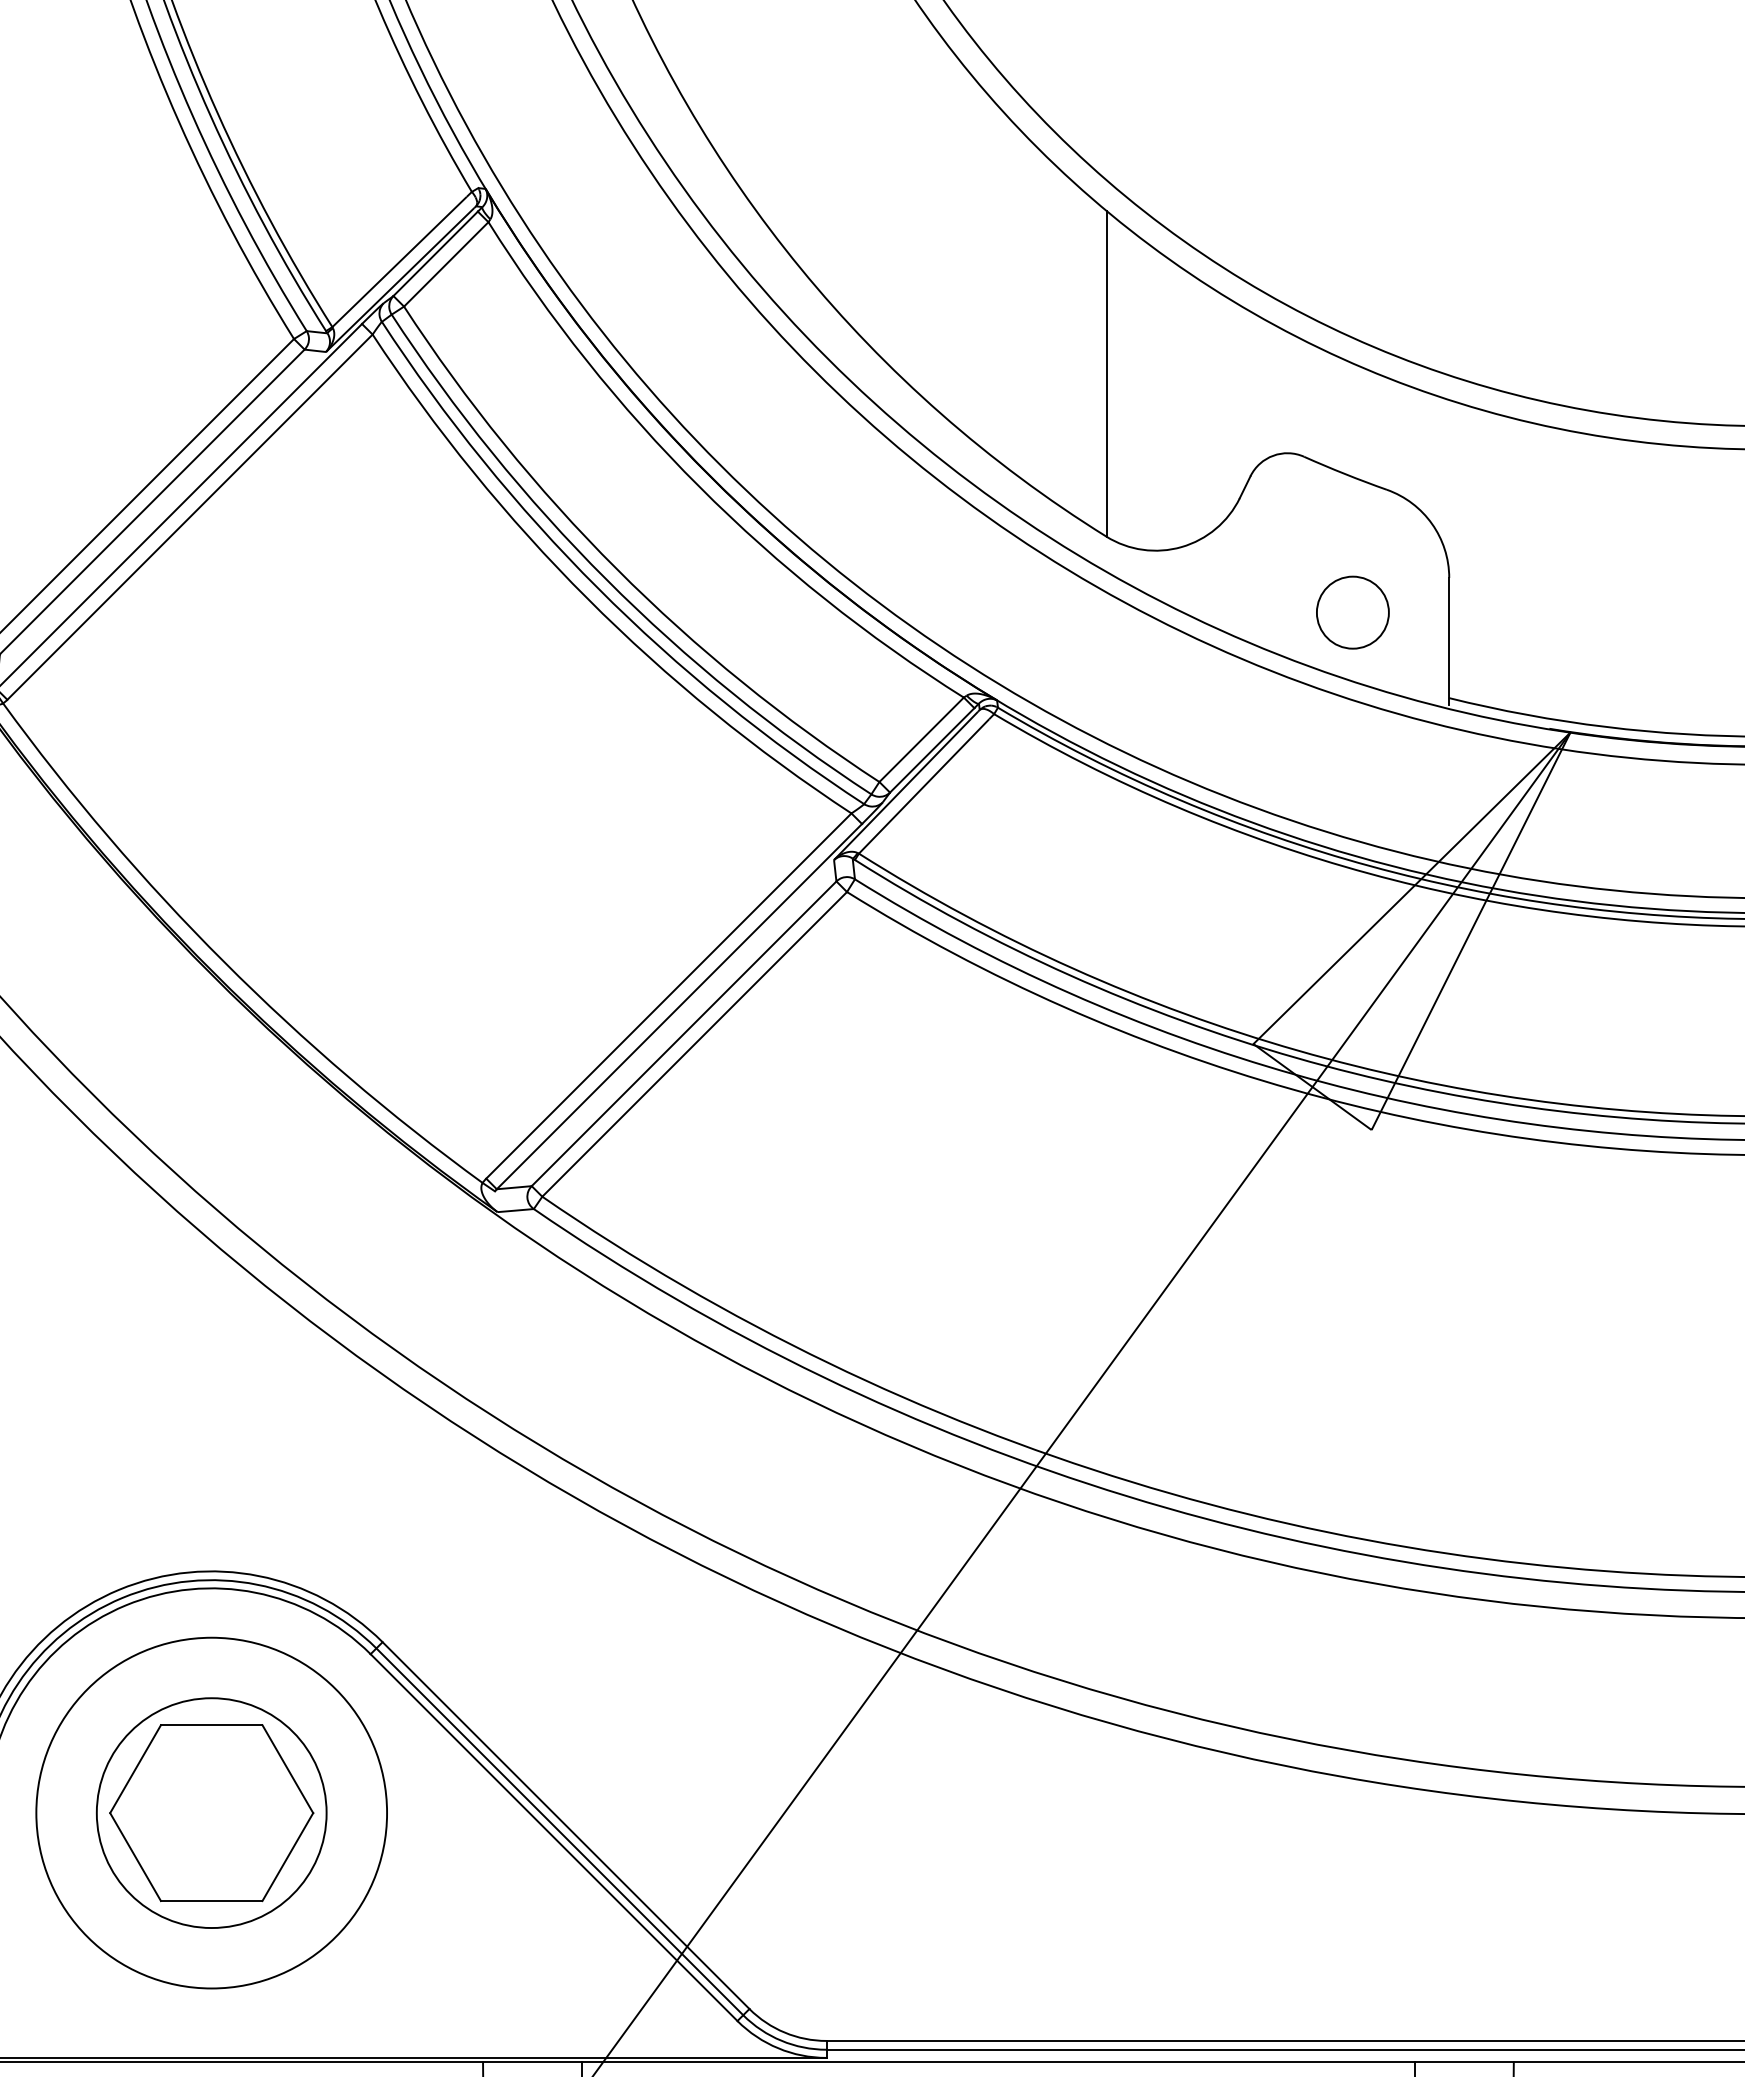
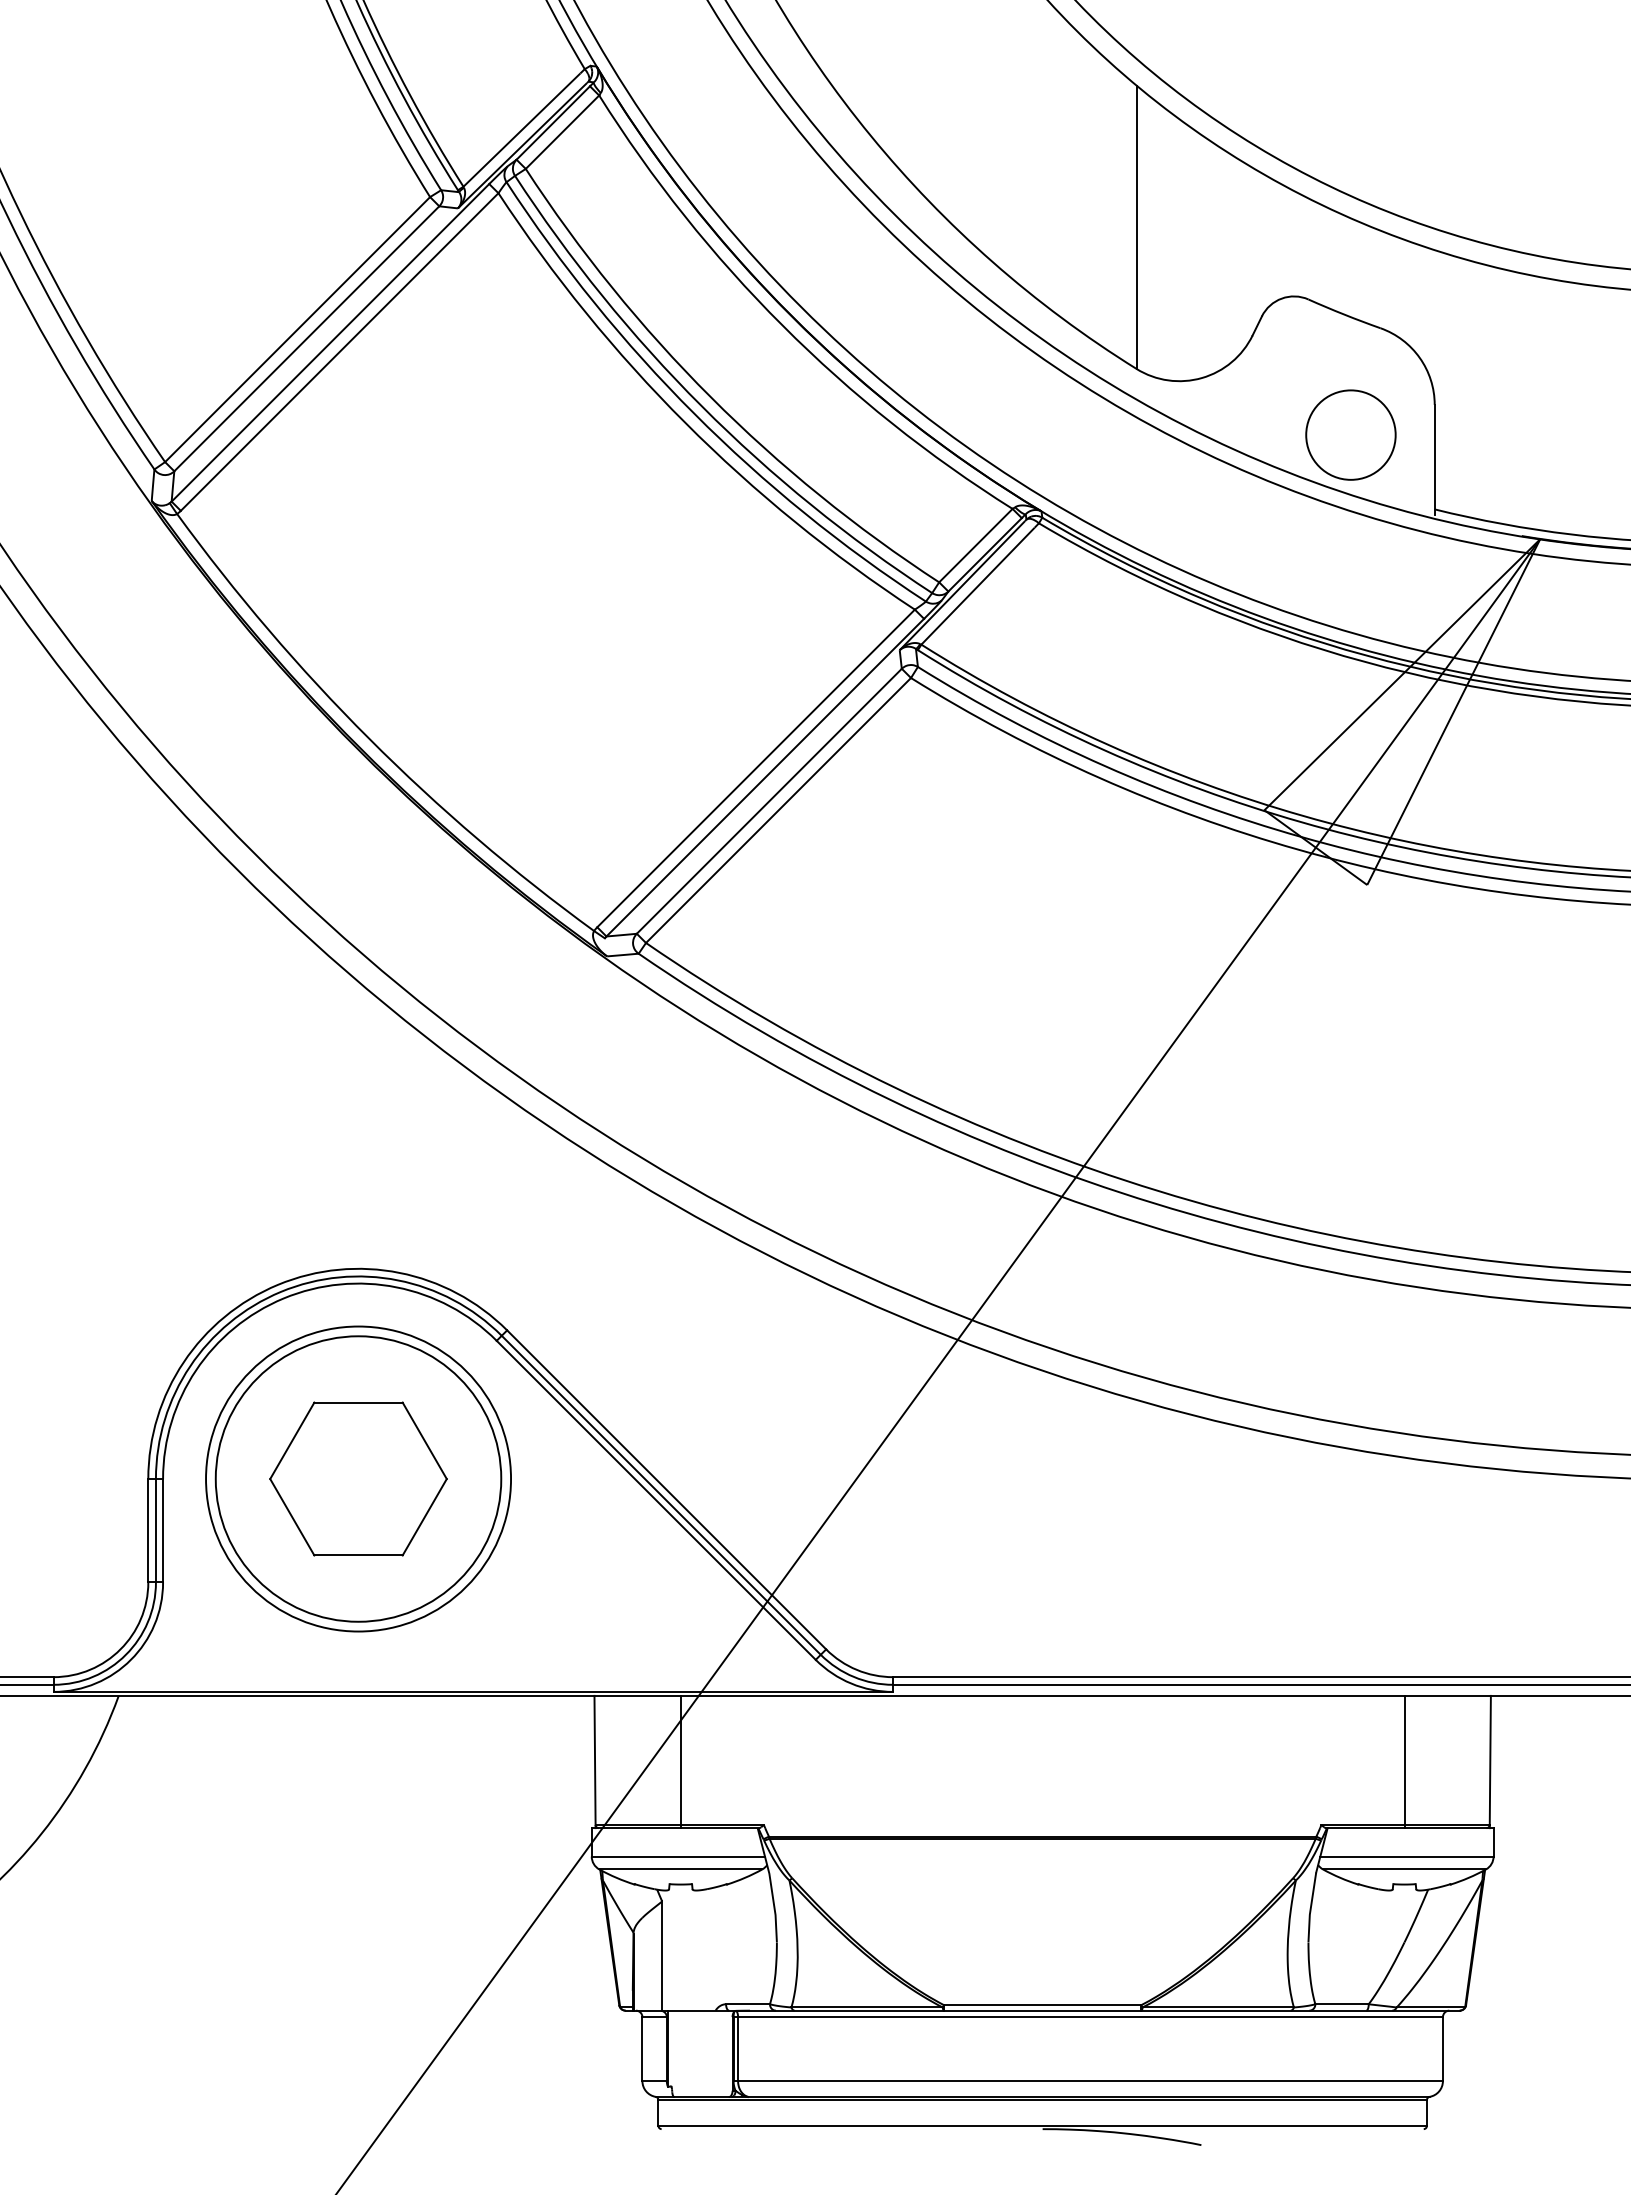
circle: (1352, 612) -> (1350, 434), size x1.43
circle: (211, 1812) -> (358, 1478), size x1.43

